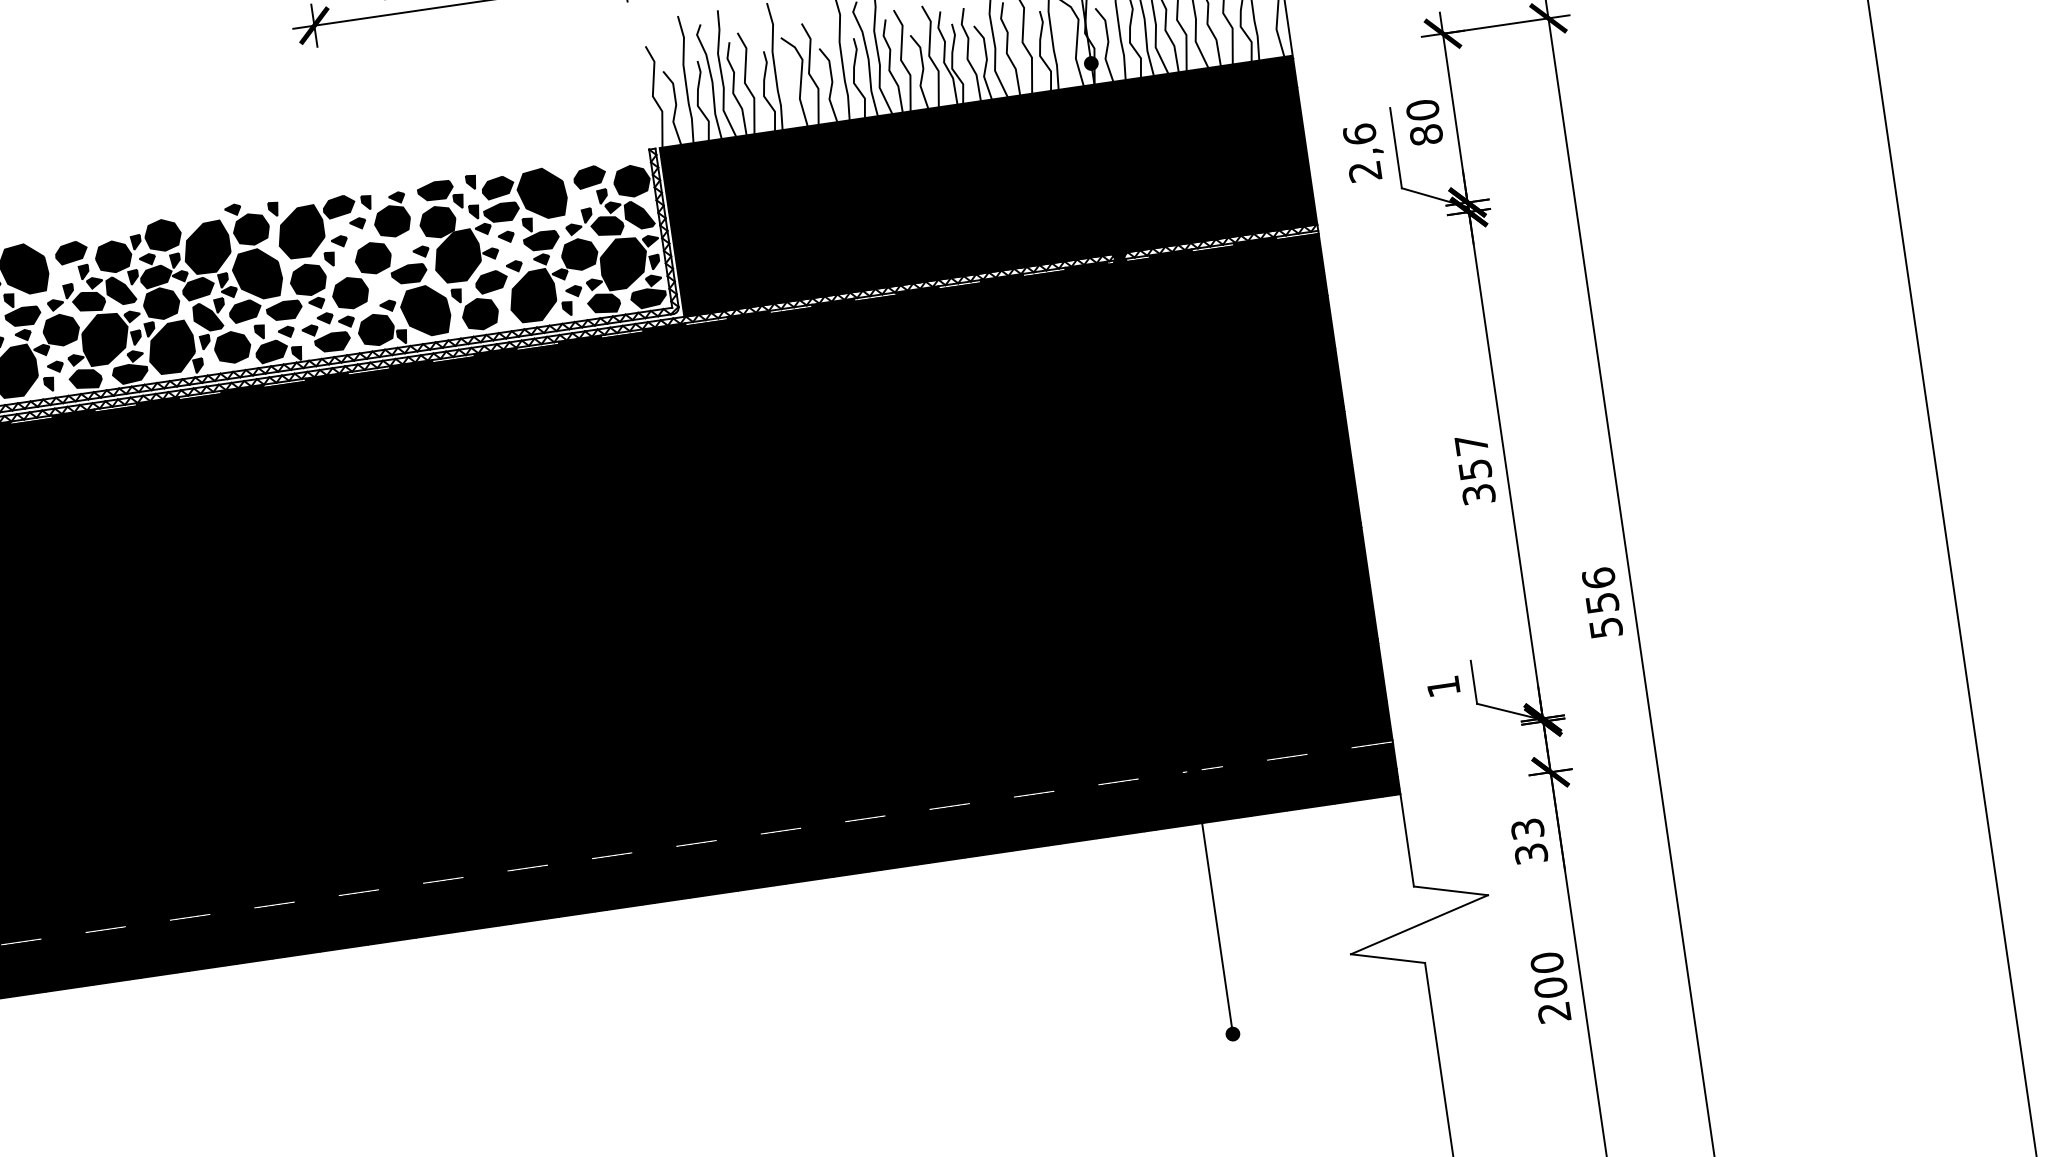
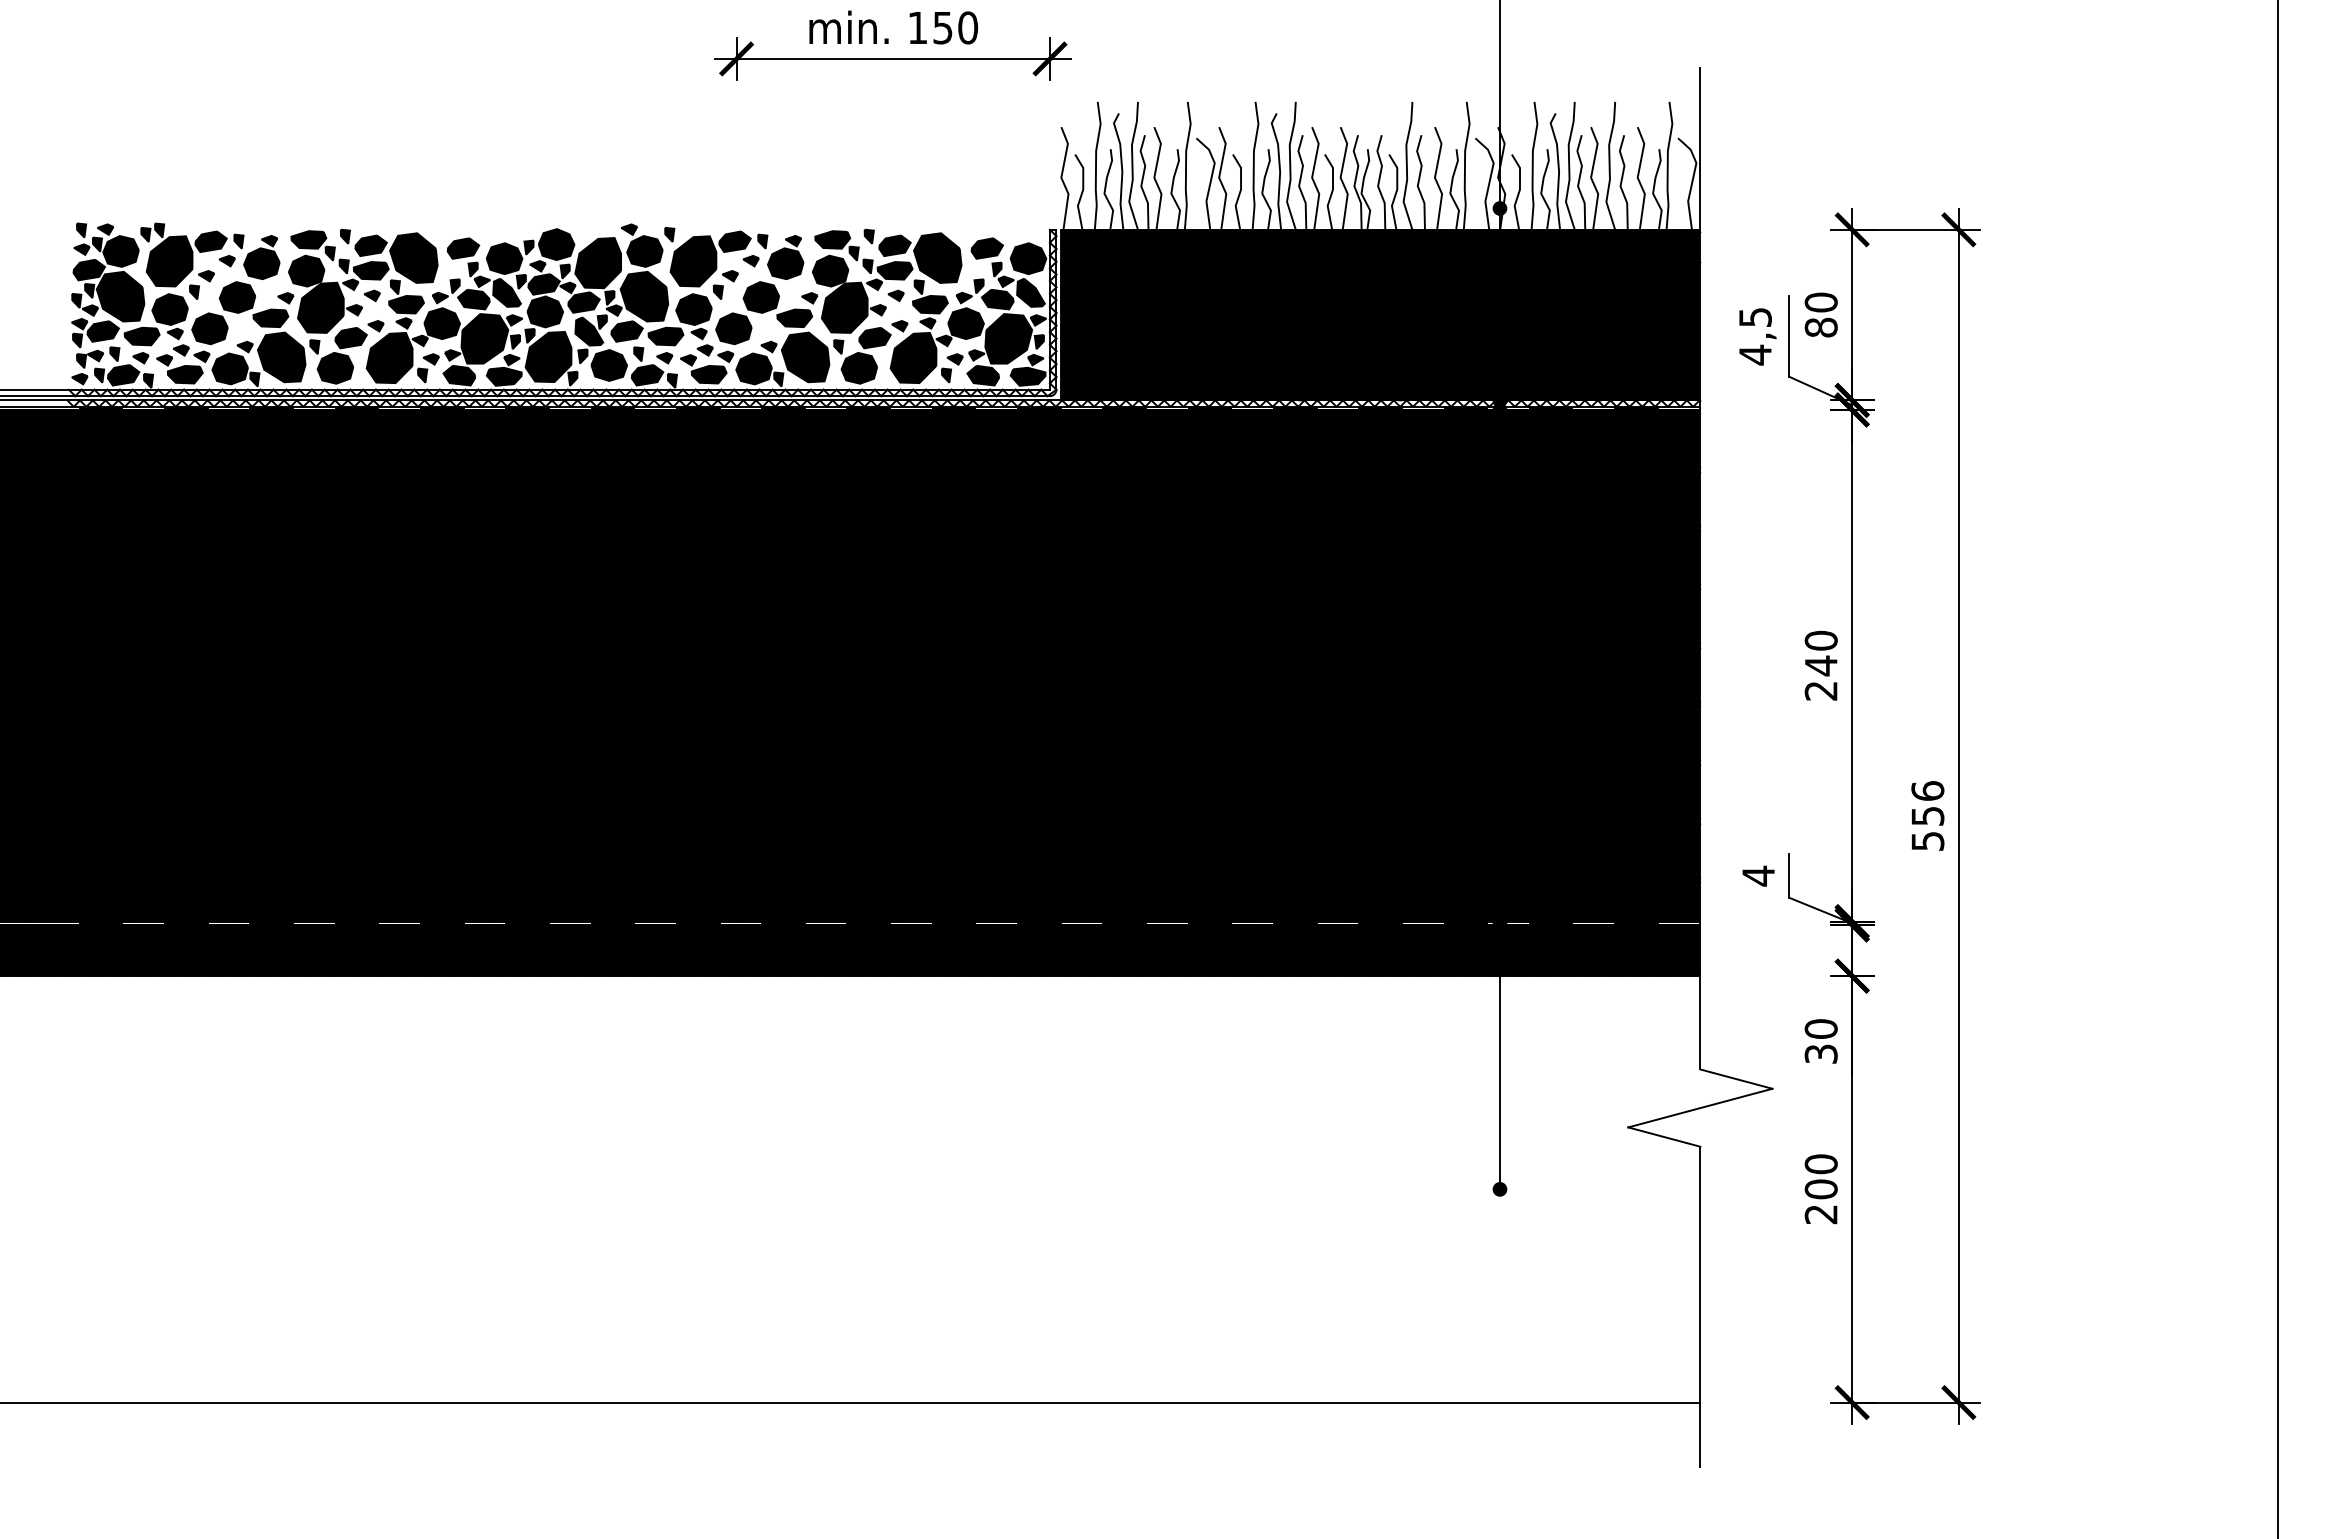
text: (1362, 153) -> (1755, 336), 2,6 -> 4,5
text: (1474, 469) -> (1820, 665), 357 -> 240
text: (1443, 686) -> (1758, 875), 1 -> 4
text: (1526, 828) -> (1820, 1028), 33 -> 30

